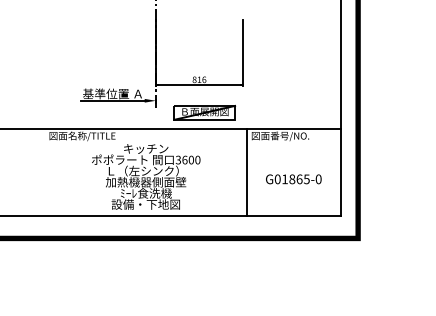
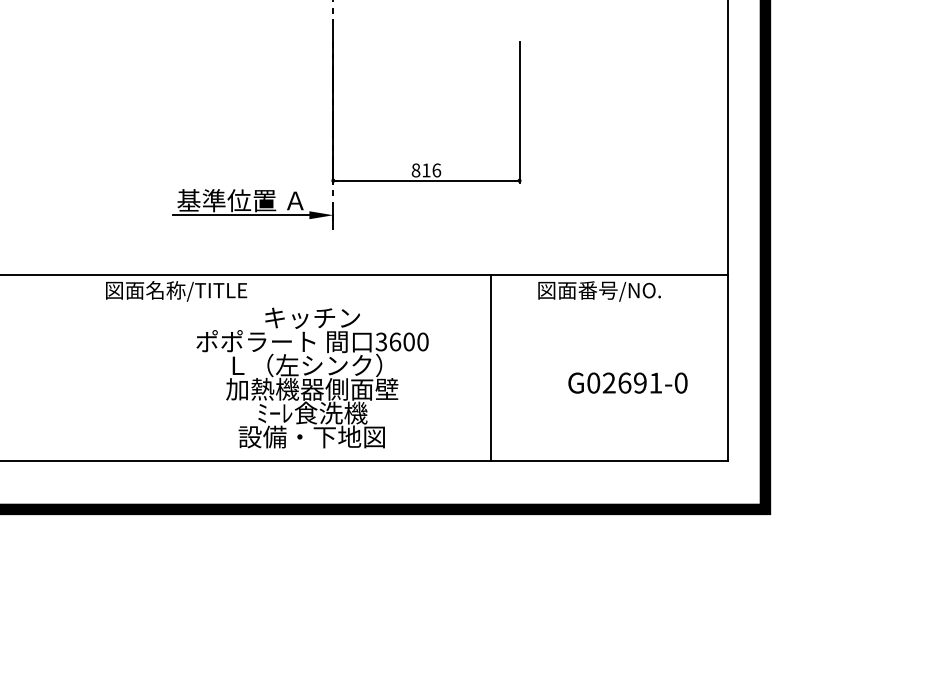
part: (204, 112) -> (437, 240), removed
line: (246, 171) -> (490, 366), moved
text: (295, 179) -> (631, 383), G01865-0 -> G02691-0

